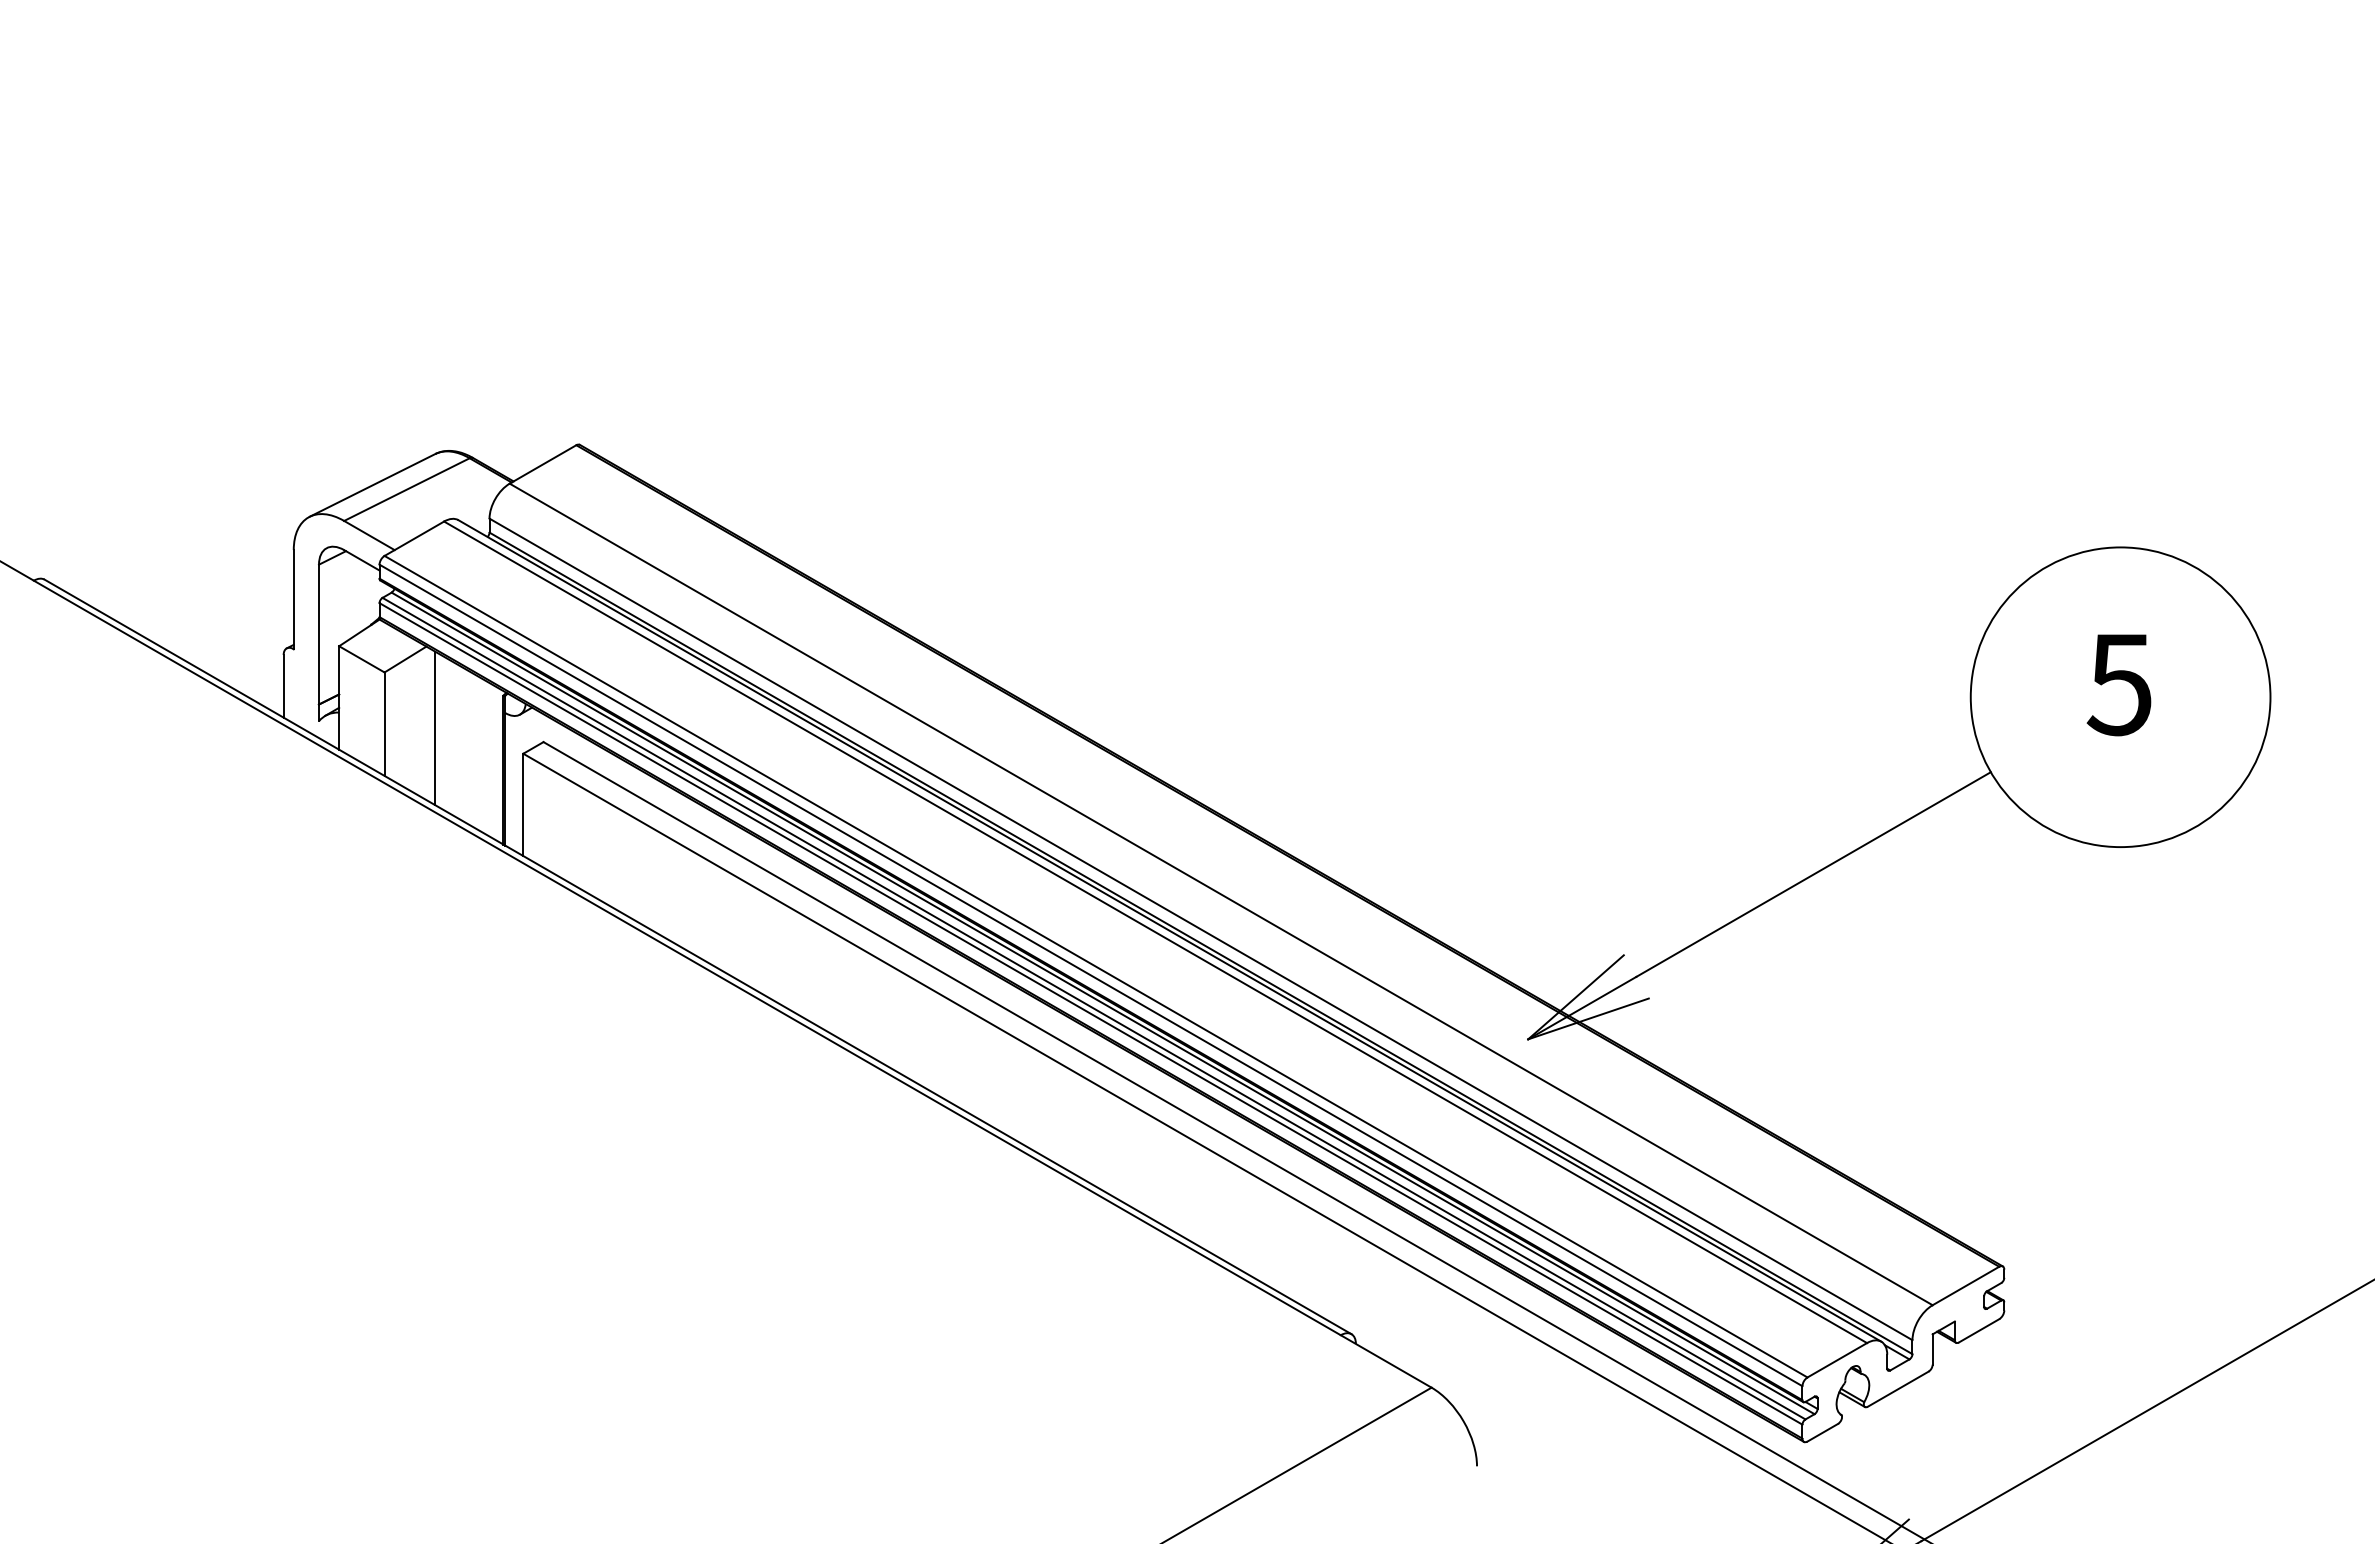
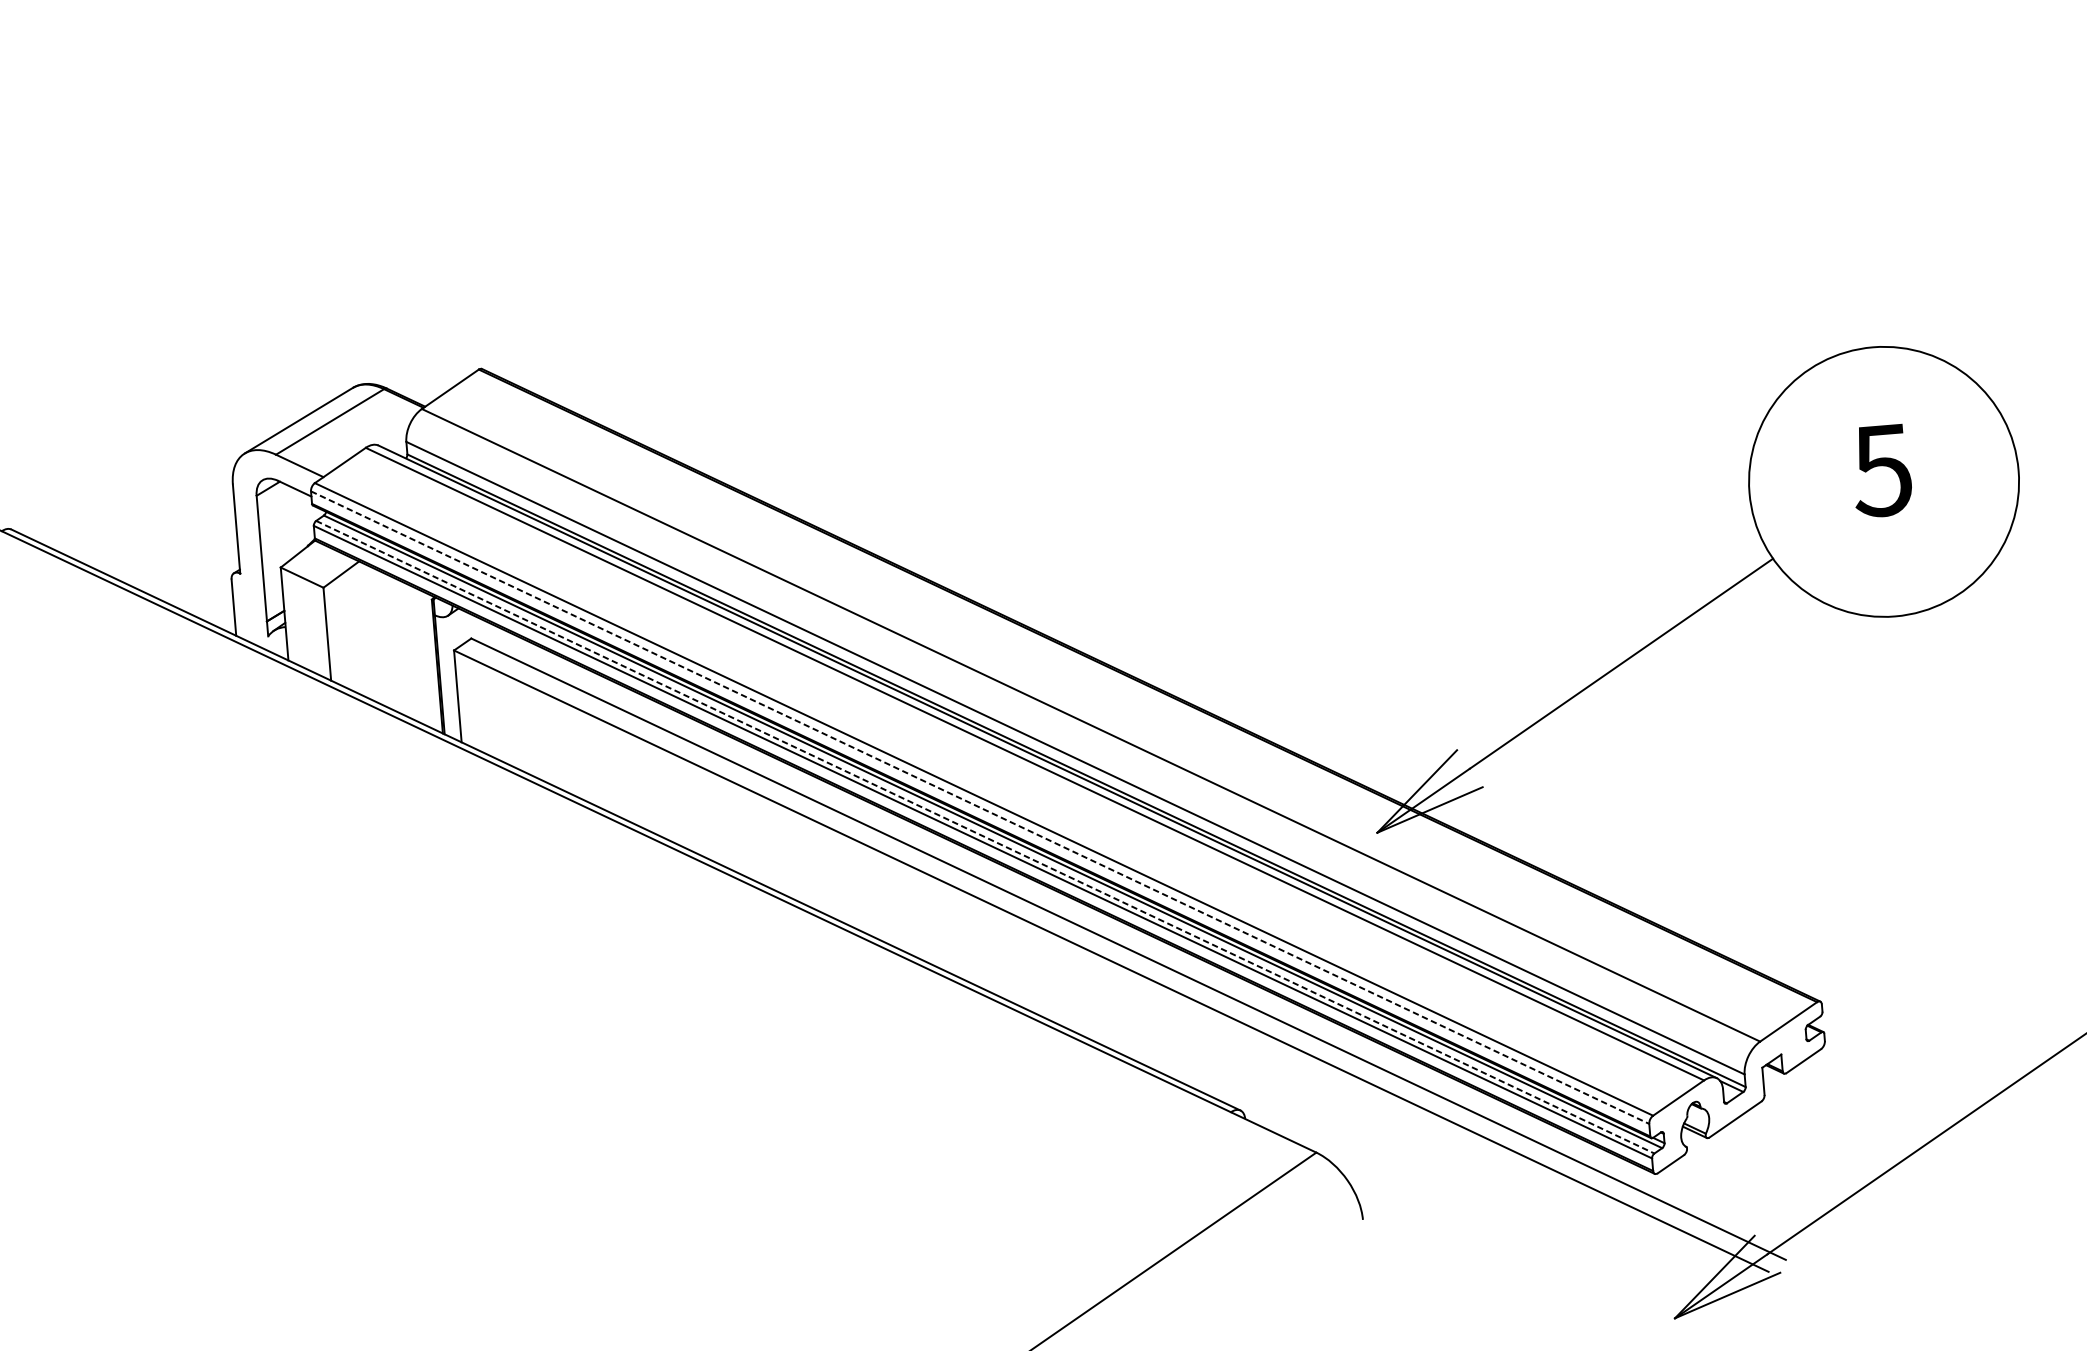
line: (435, 728) -> (373, 634), removed
line: (1091, 975) -> (980, 807), solid -> dashed
line: (1094, 1008) -> (985, 837), solid -> dashed

